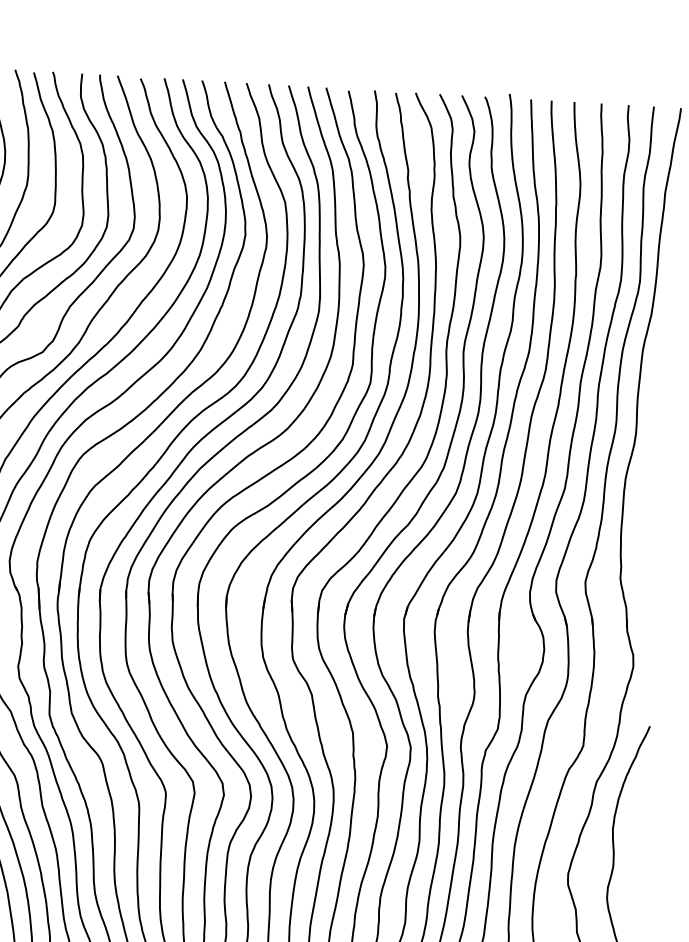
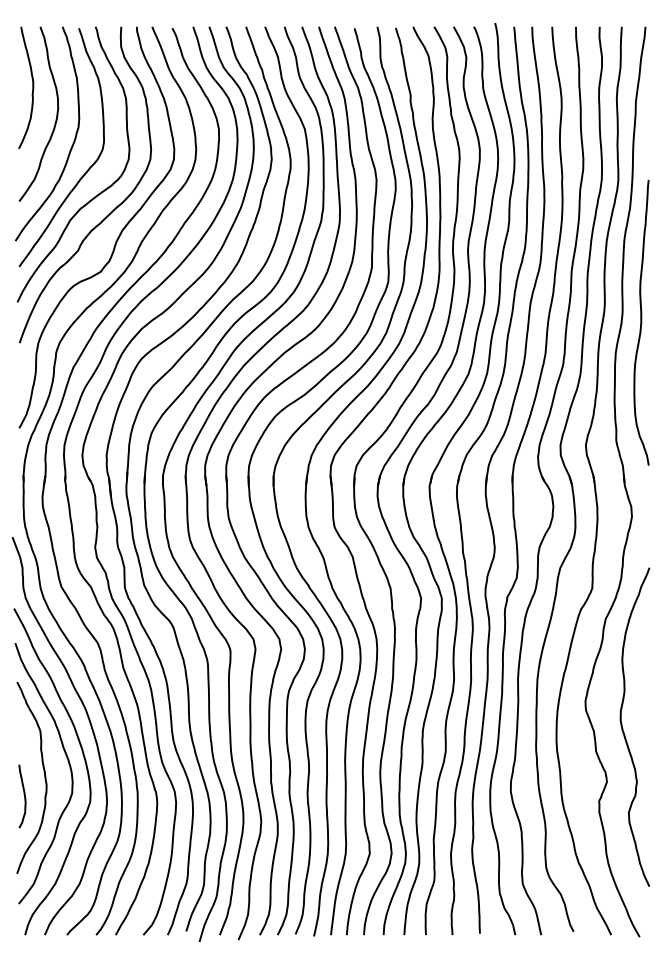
curve: (657, 445) -> (641, 322), added

